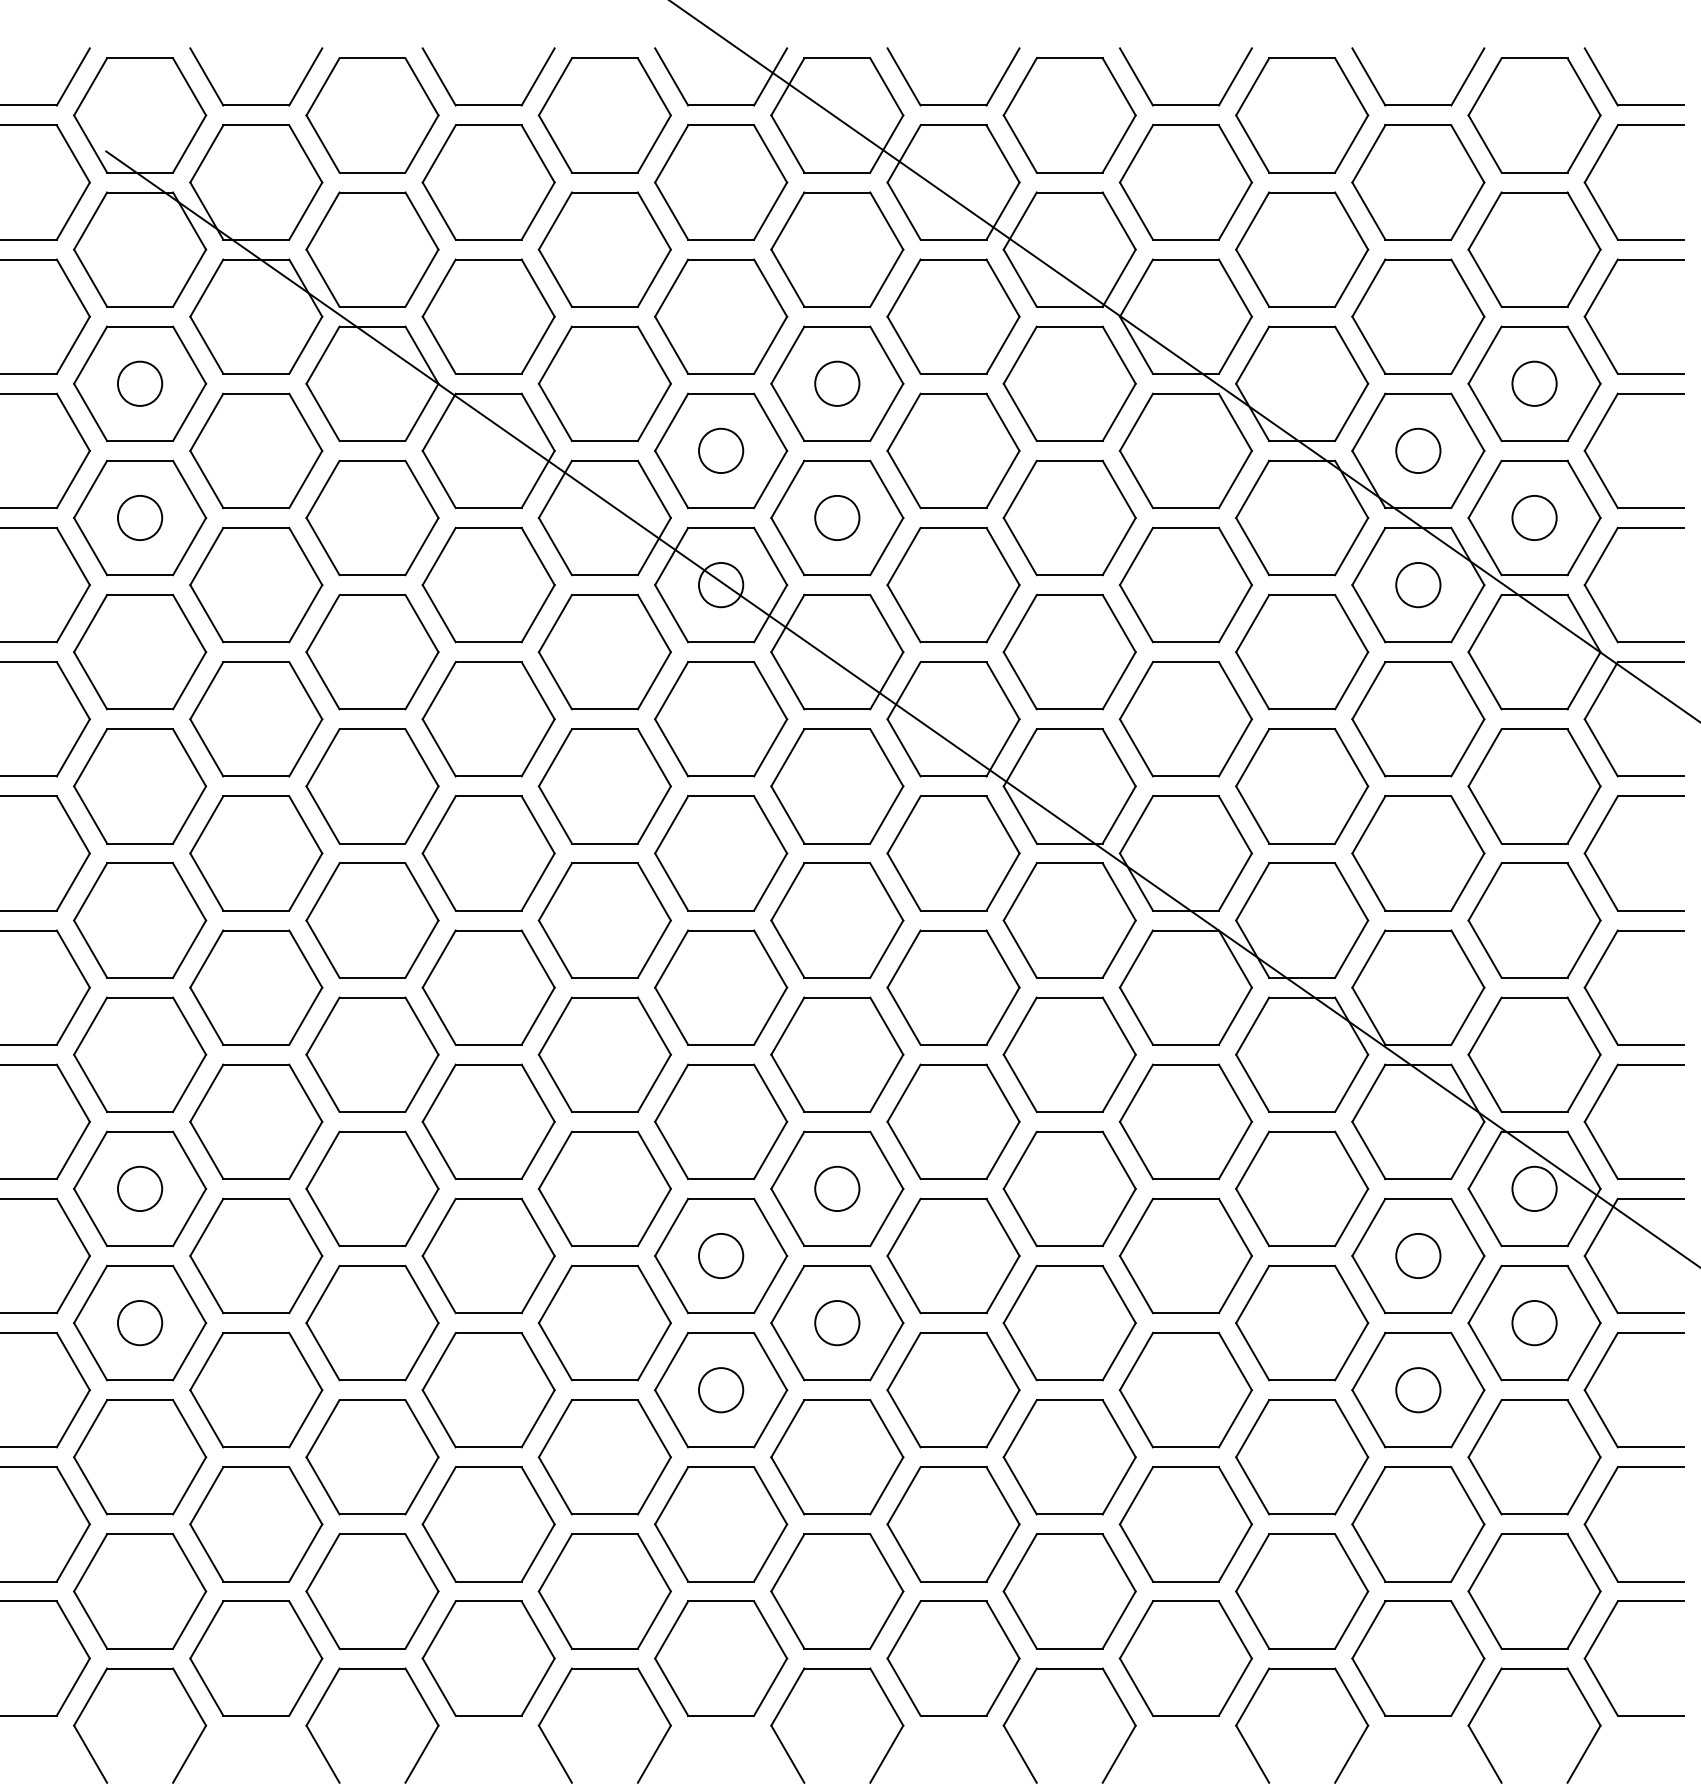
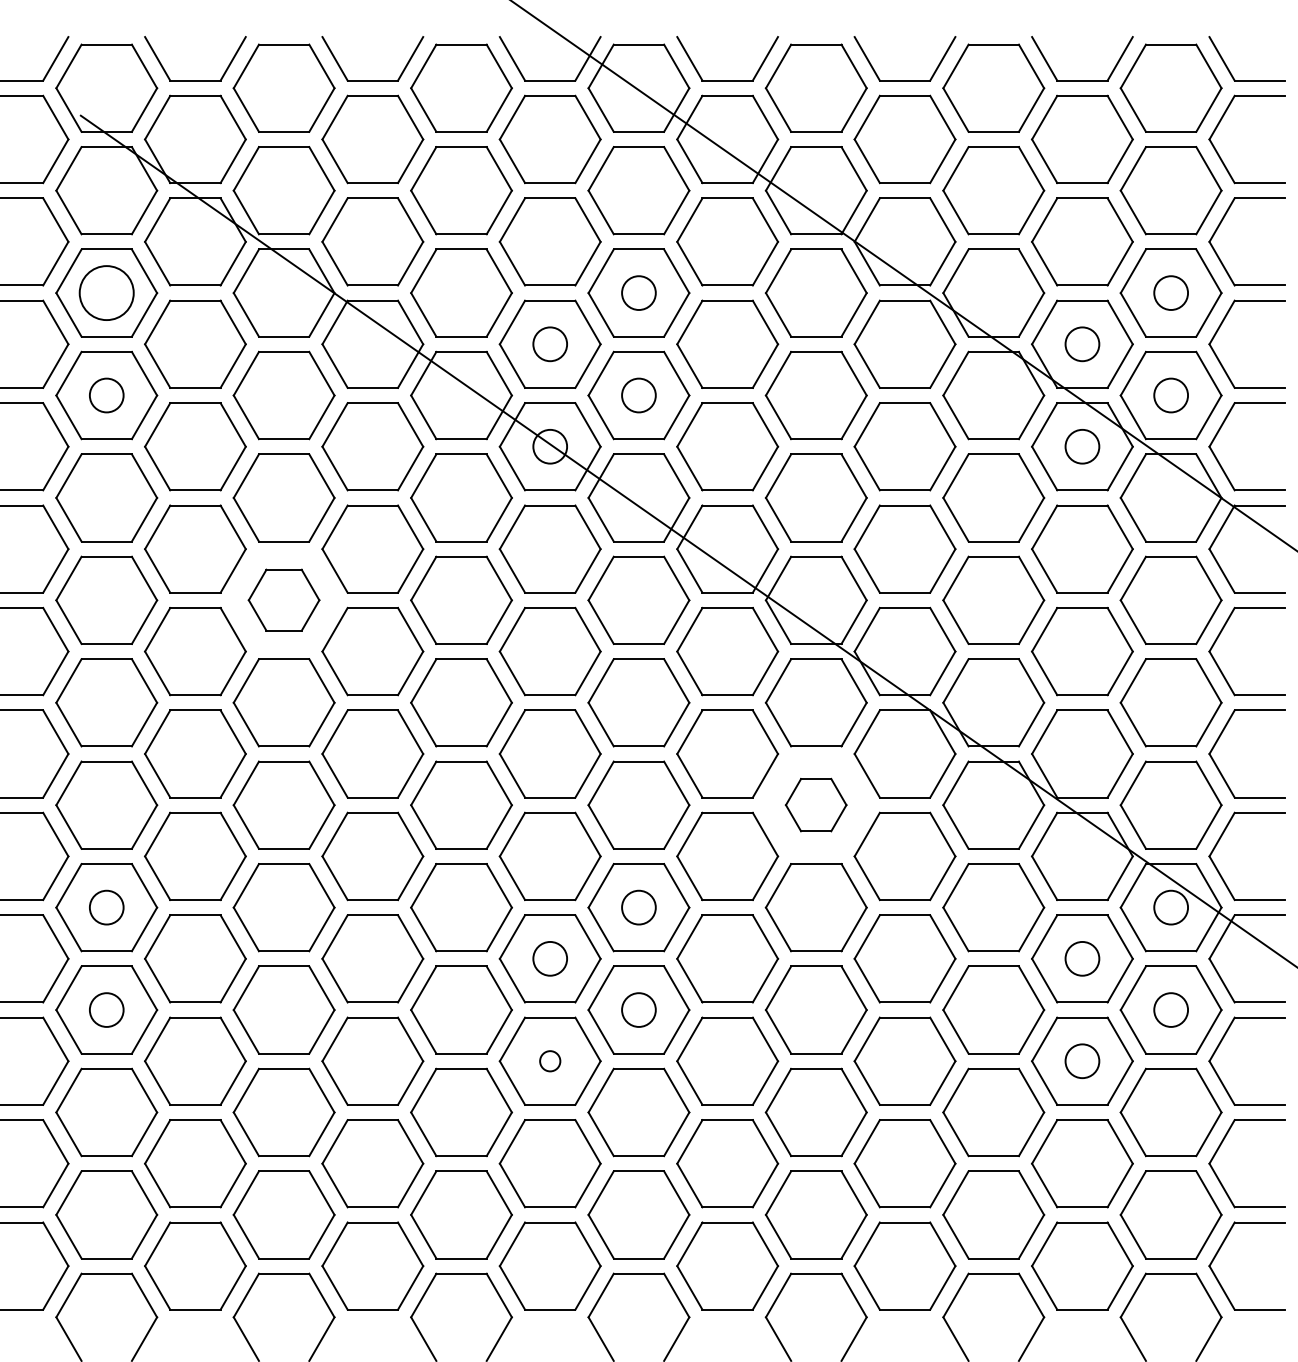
circle: (139, 383) -> (106, 292), size x1.6
part: (371, 785) -> (283, 599), size x0.7
part: (1068, 1053) -> (815, 804), size x0.6
circle: (721, 1390) -> (550, 1061), size x0.6

